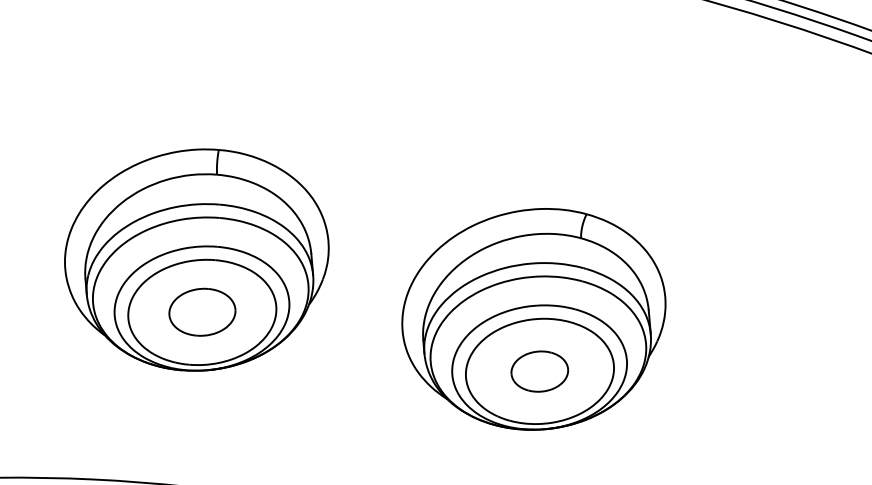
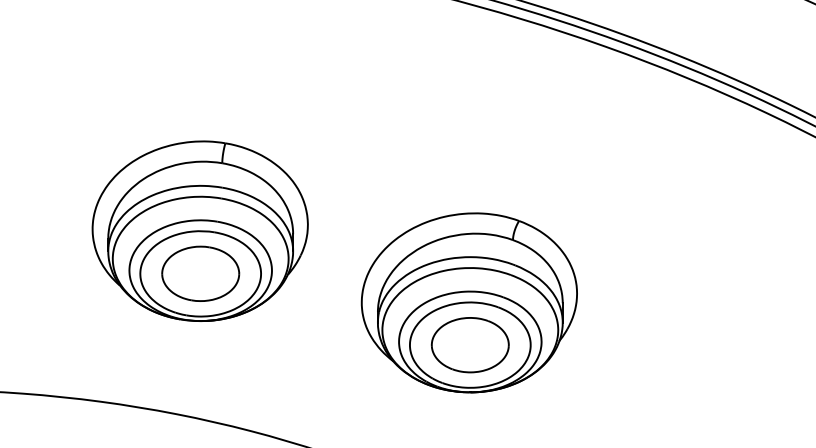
part: (202, 312) -> (200, 273), size x1.43
part: (538, 371) -> (469, 345), size x1.67

